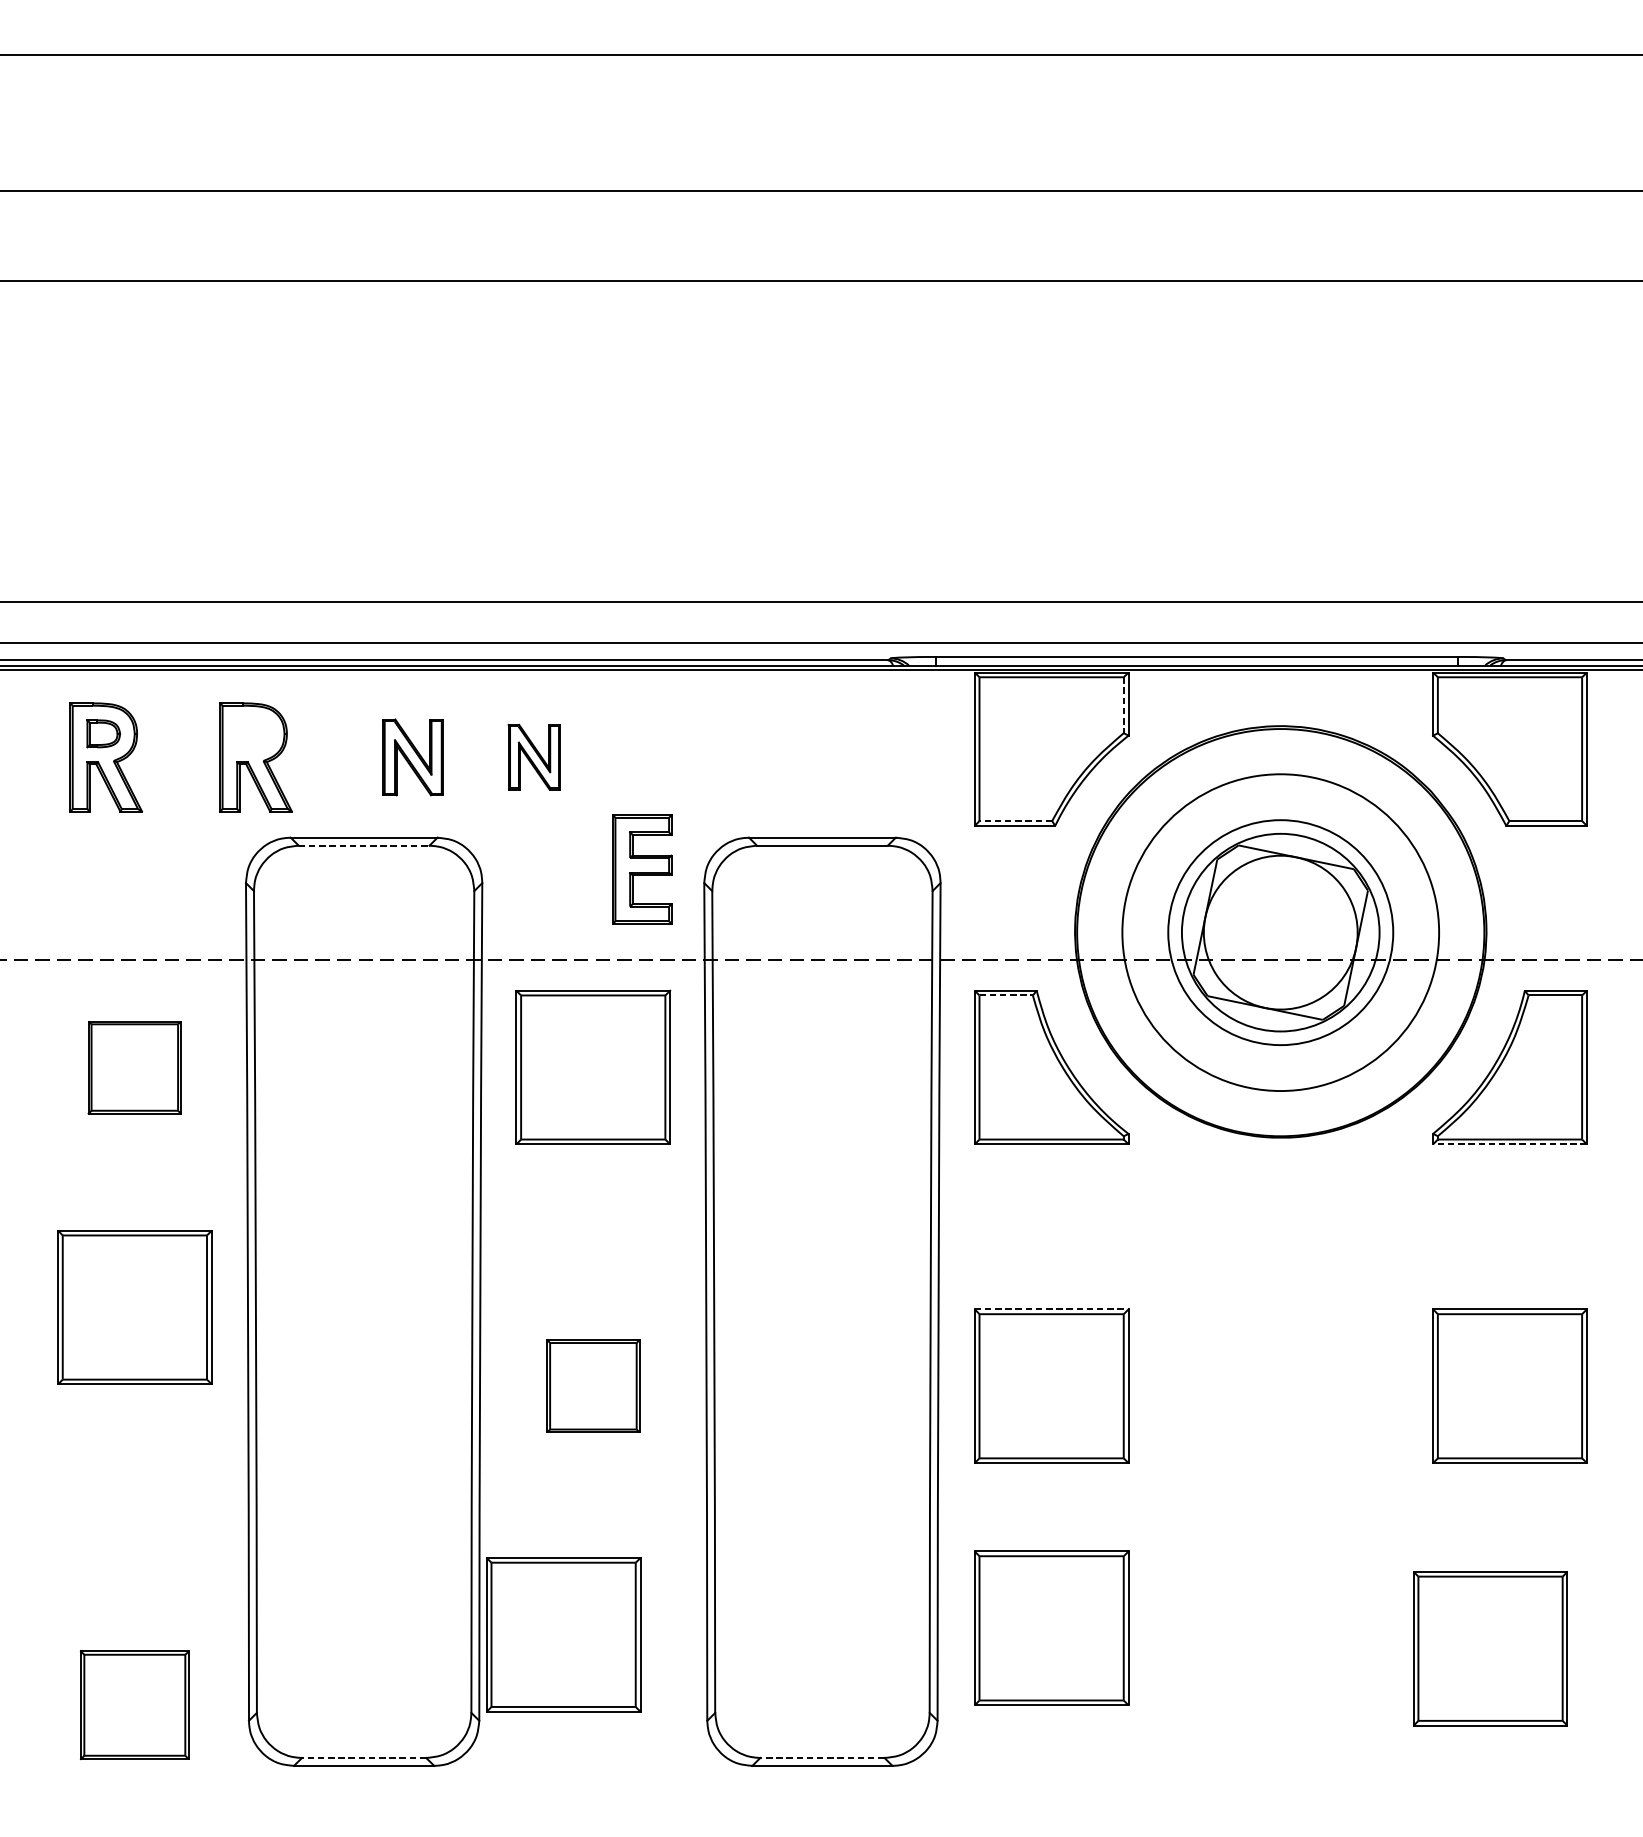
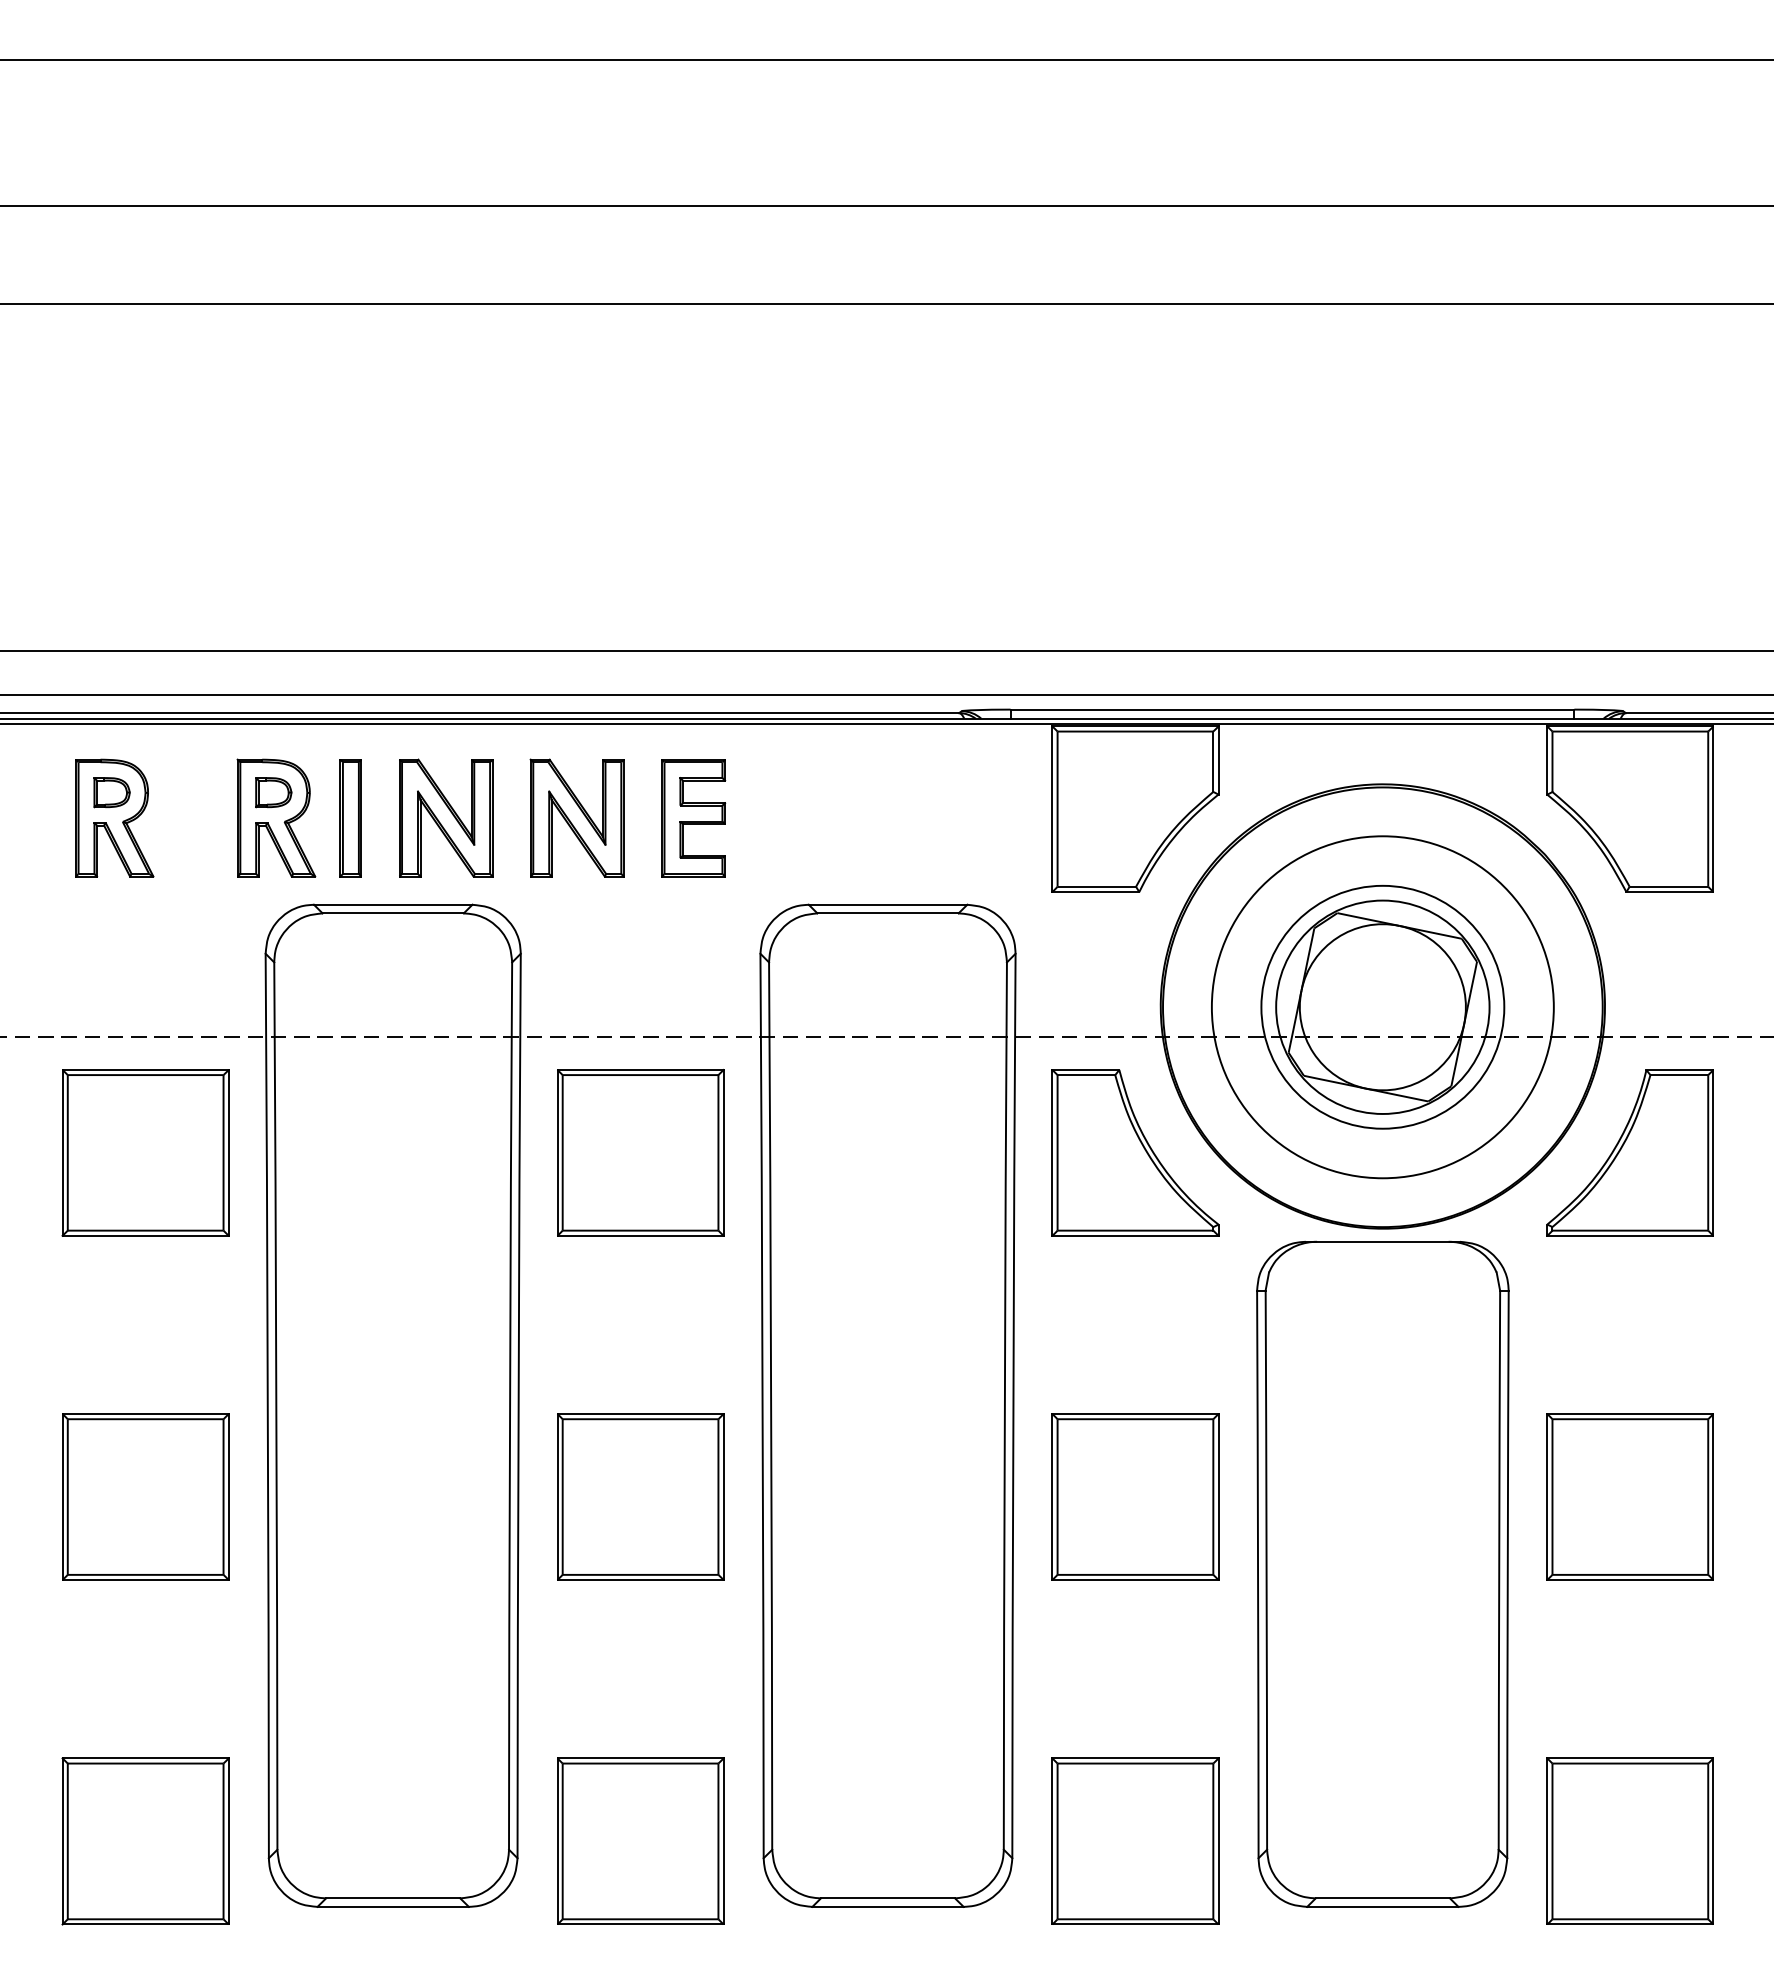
line: (1123, 705) -> (1213, 762), dashed -> solid
part: (253, 733) -> (273, 792), added
part: (413, 756) -> (446, 817), size x1.43
part: (533, 756) -> (576, 817), size x1.67
part: (324, 757) -> (350, 818), added
line: (1016, 820) -> (1097, 886), dashed -> solid
line: (364, 845) -> (393, 913), dashed -> solid
part: (642, 869) -> (693, 818), moved
line: (1006, 995) -> (1086, 1075), dashed -> solid
part: (134, 1067) -> (145, 1152), size x1.67
line: (1509, 1144) -> (1629, 1235), dashed -> solid
part: (134, 1307) -> (145, 1496), moved
line: (1051, 1309) -> (1135, 1414), dashed -> solid
part: (593, 1385) -> (640, 1496), size x1.67
part: (1280, 1457) -> (1382, 1573), added
part: (1051, 1627) -> (1135, 1840), moved
part: (563, 1633) -> (640, 1840), moved
part: (1489, 1647) -> (1629, 1840), moved
part: (134, 1705) -> (145, 1841), size x1.43
line: (363, 1758) -> (392, 1898), dashed -> solid
line: (821, 1758) -> (887, 1898), dashed -> solid

